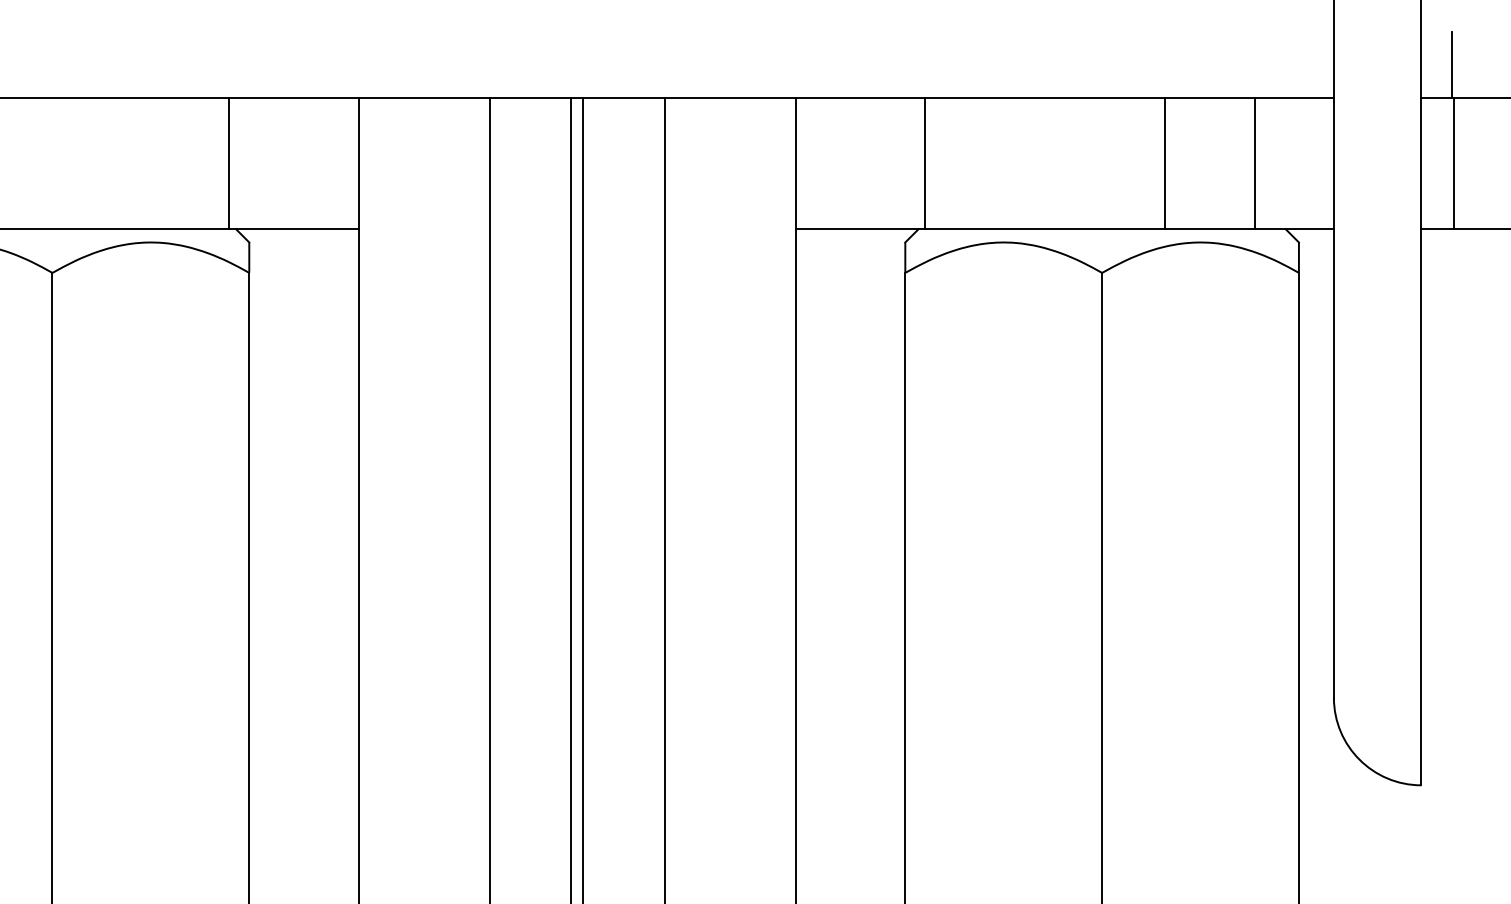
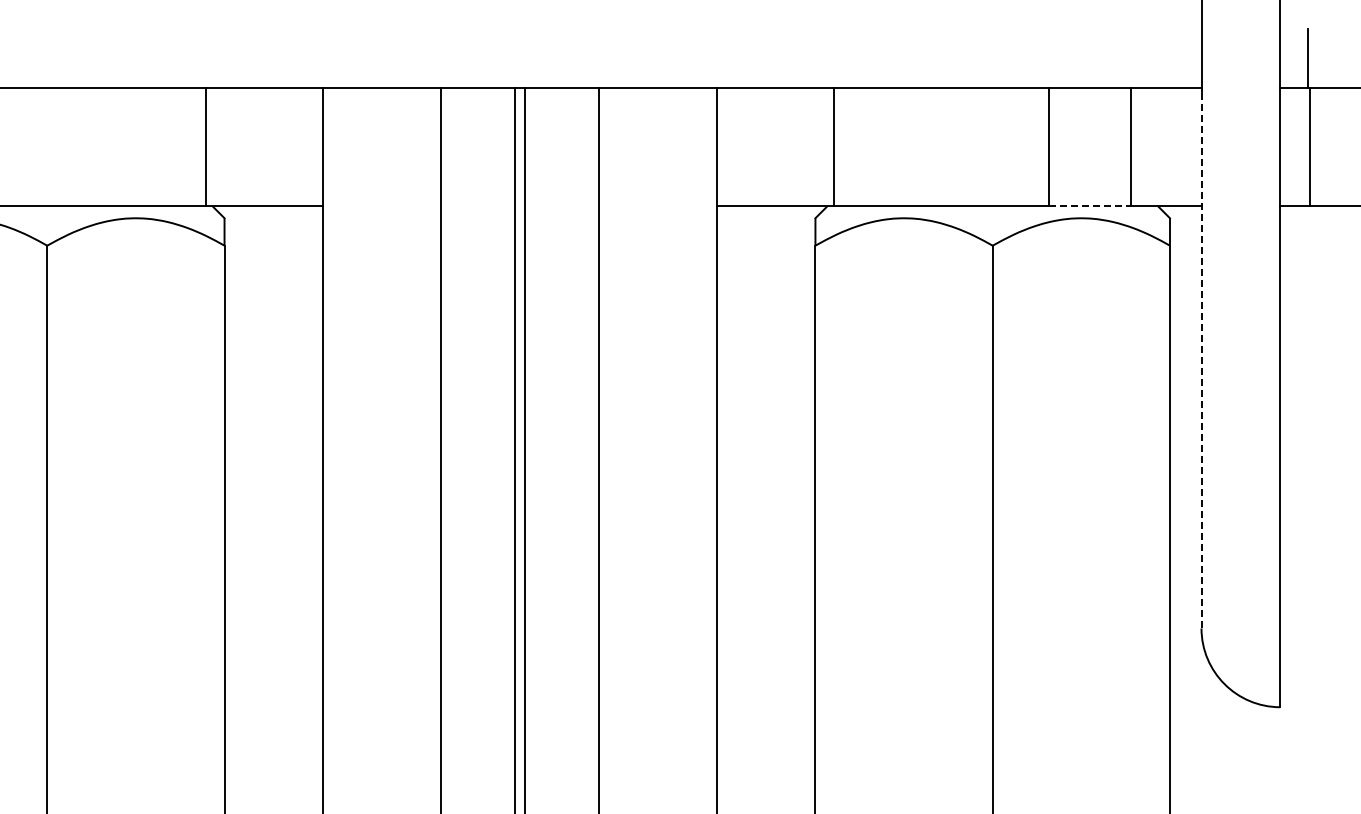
line: (1209, 229) -> (1089, 206), solid -> dashed
line: (1333, 399) -> (1201, 359), solid -> dashed

